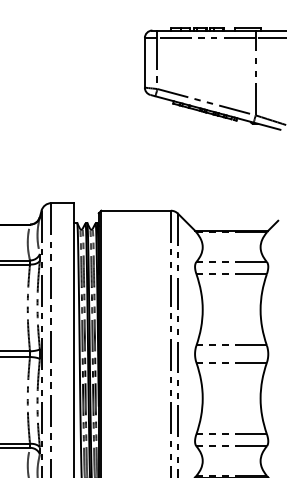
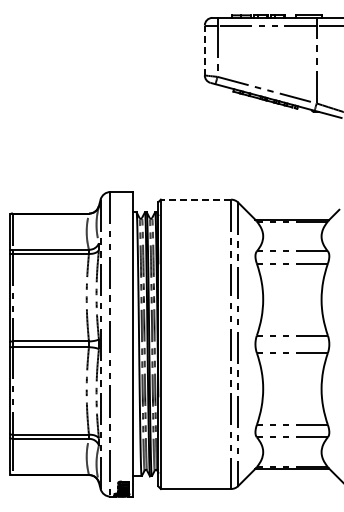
line: (144, 62) -> (204, 50), solid -> dashed
line: (135, 210) -> (195, 199), solid -> dashed

